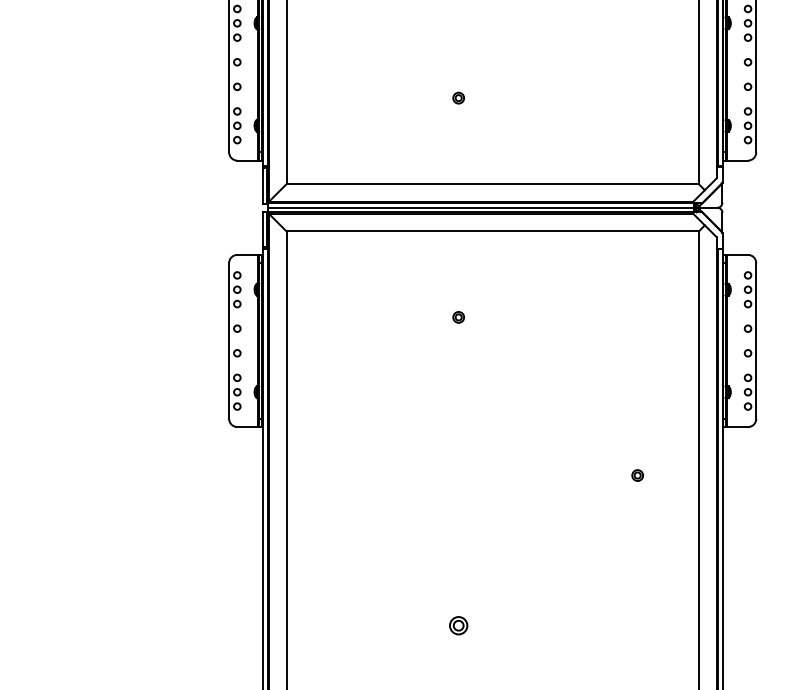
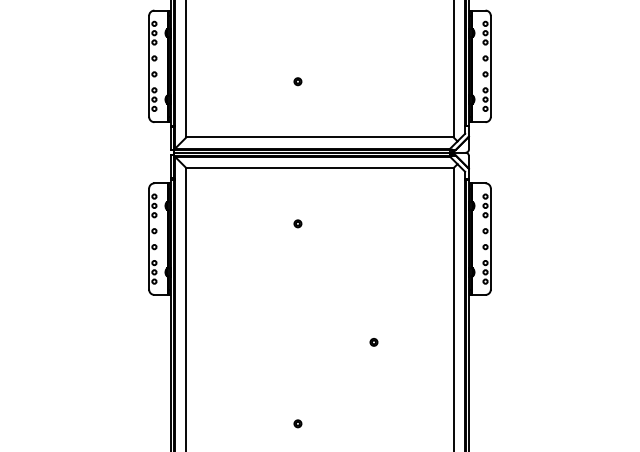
part: (636, 475) -> (373, 342), moved
part: (457, 625) -> (297, 423), size x0.62

